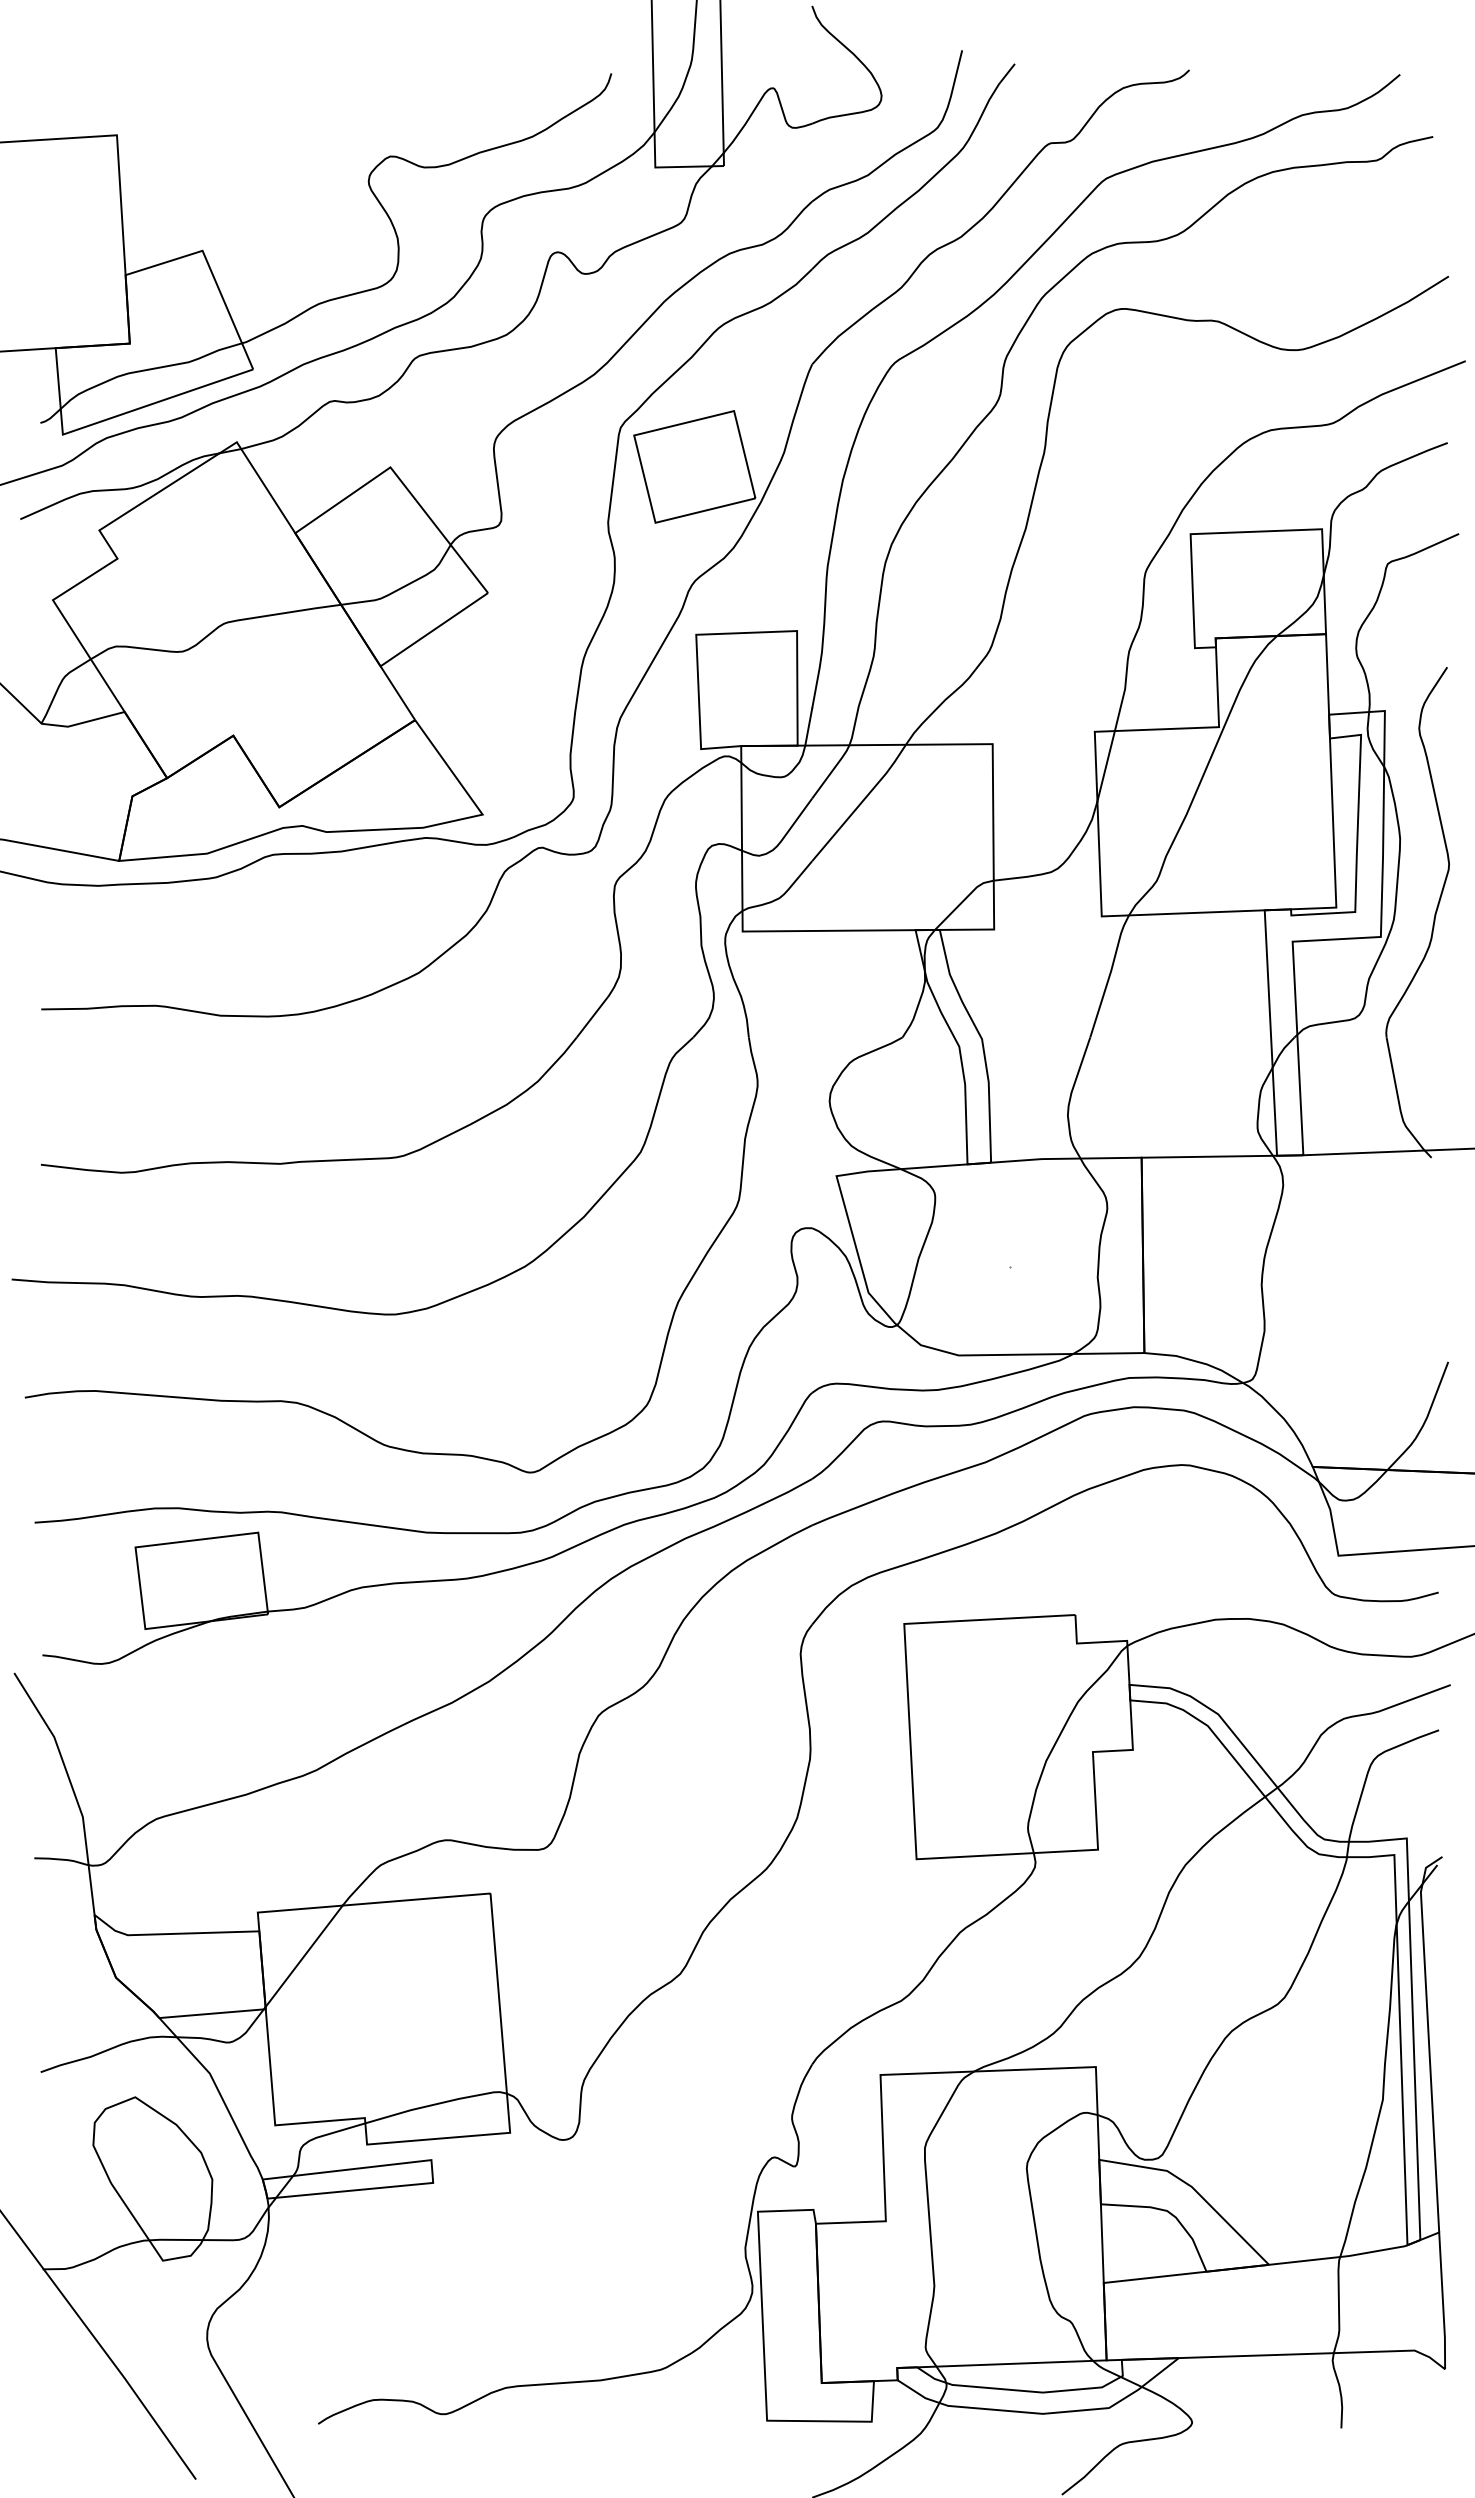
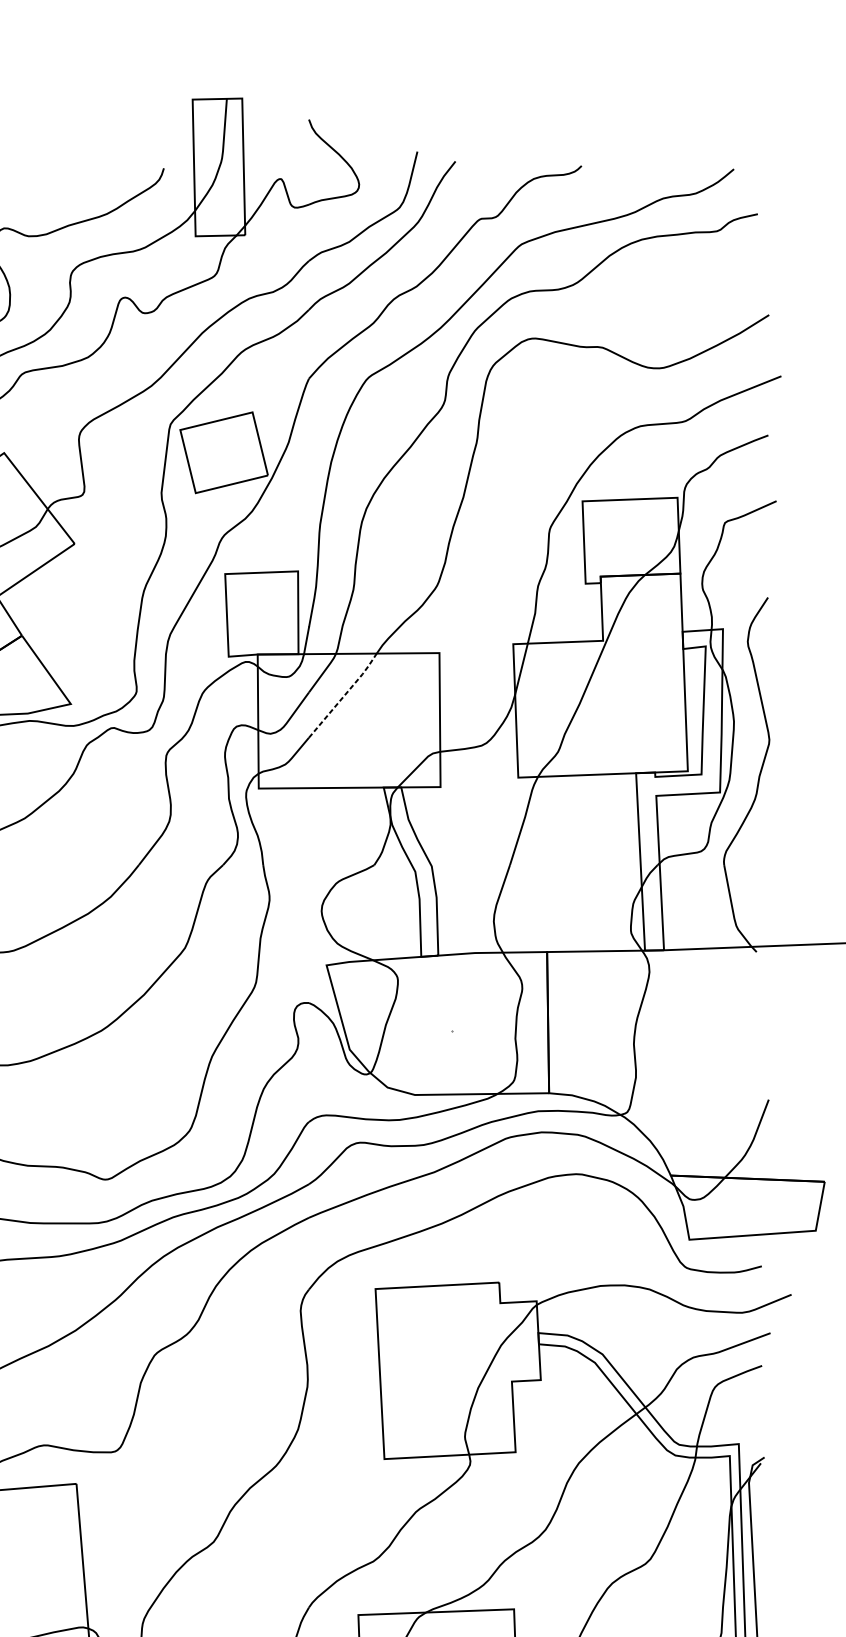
line: (861, 802) -> (344, 695), solid -> dashed

